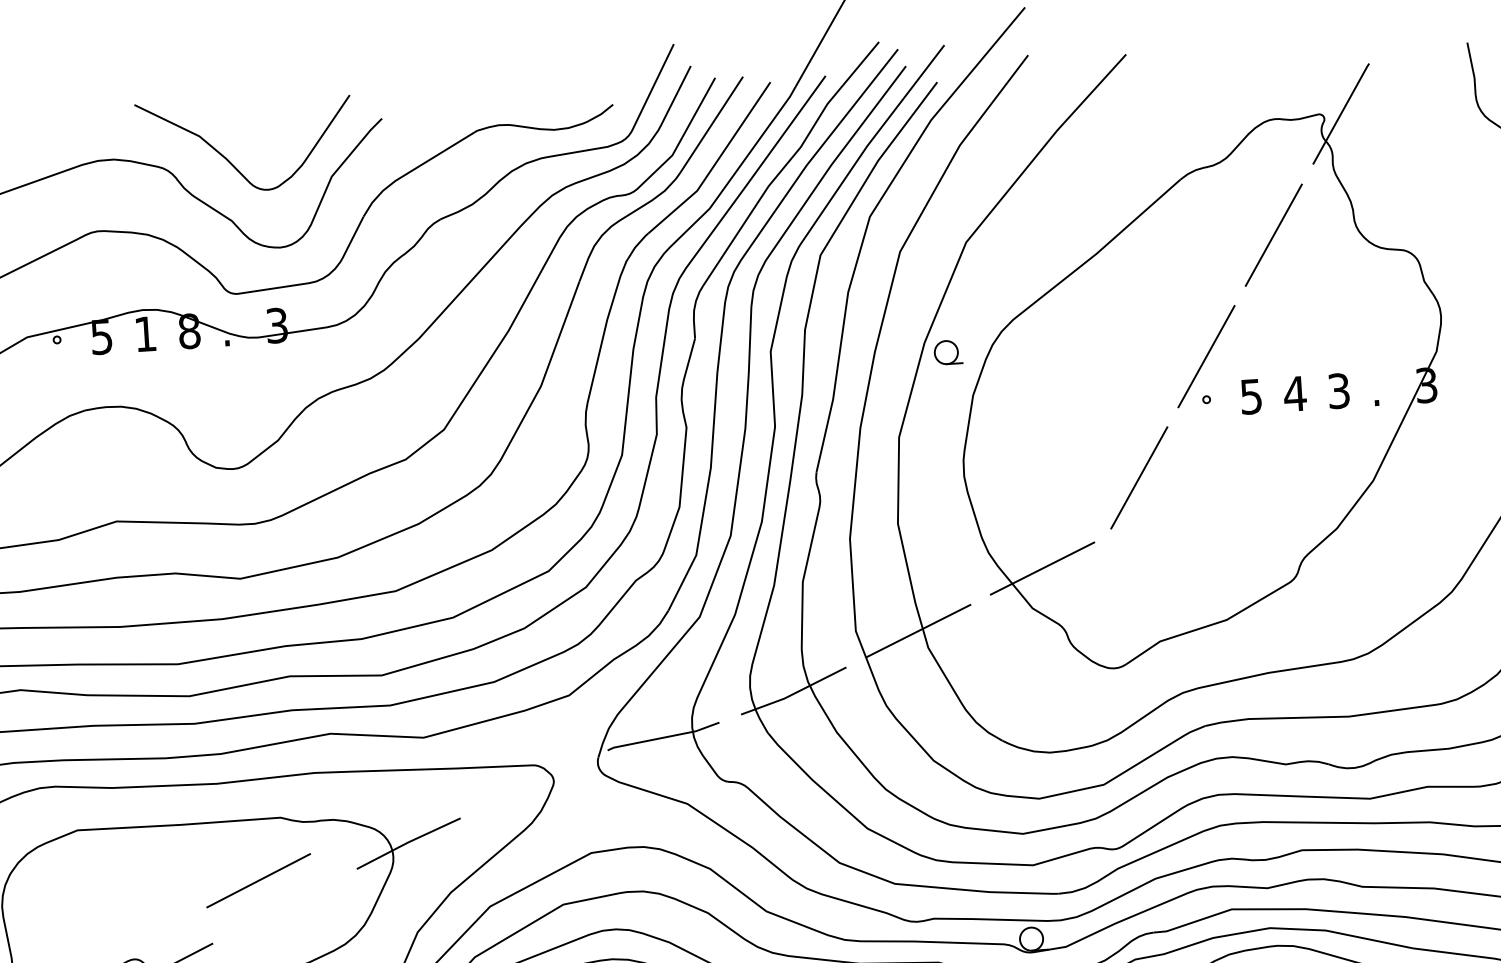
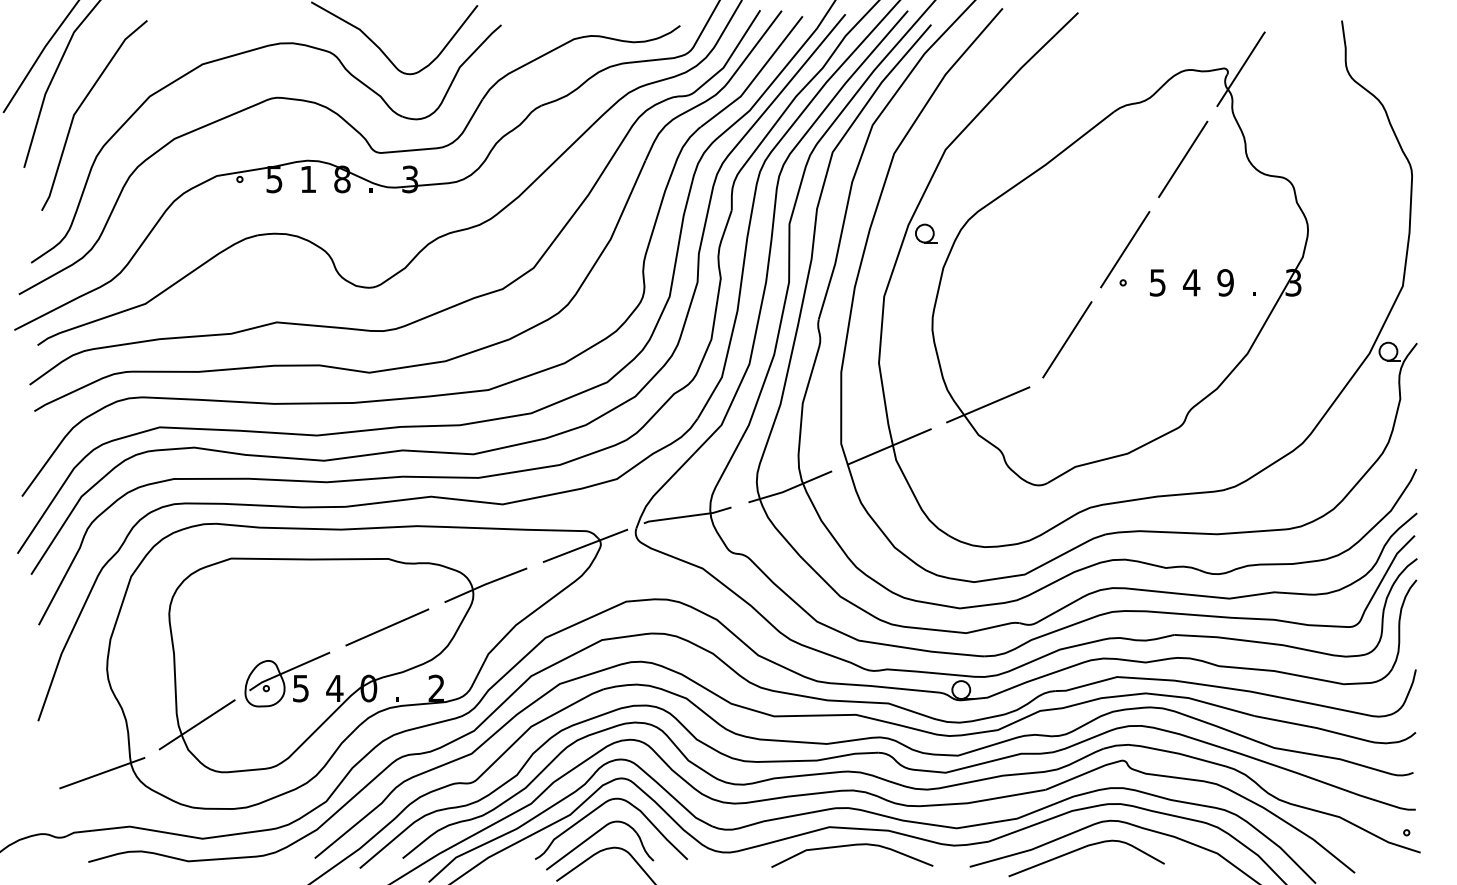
text: (1338, 390) -> (1225, 282), 3 -> 9
line: (534, 783) -> (585, 545), added
line: (258, 880) -> (387, 627), moved

